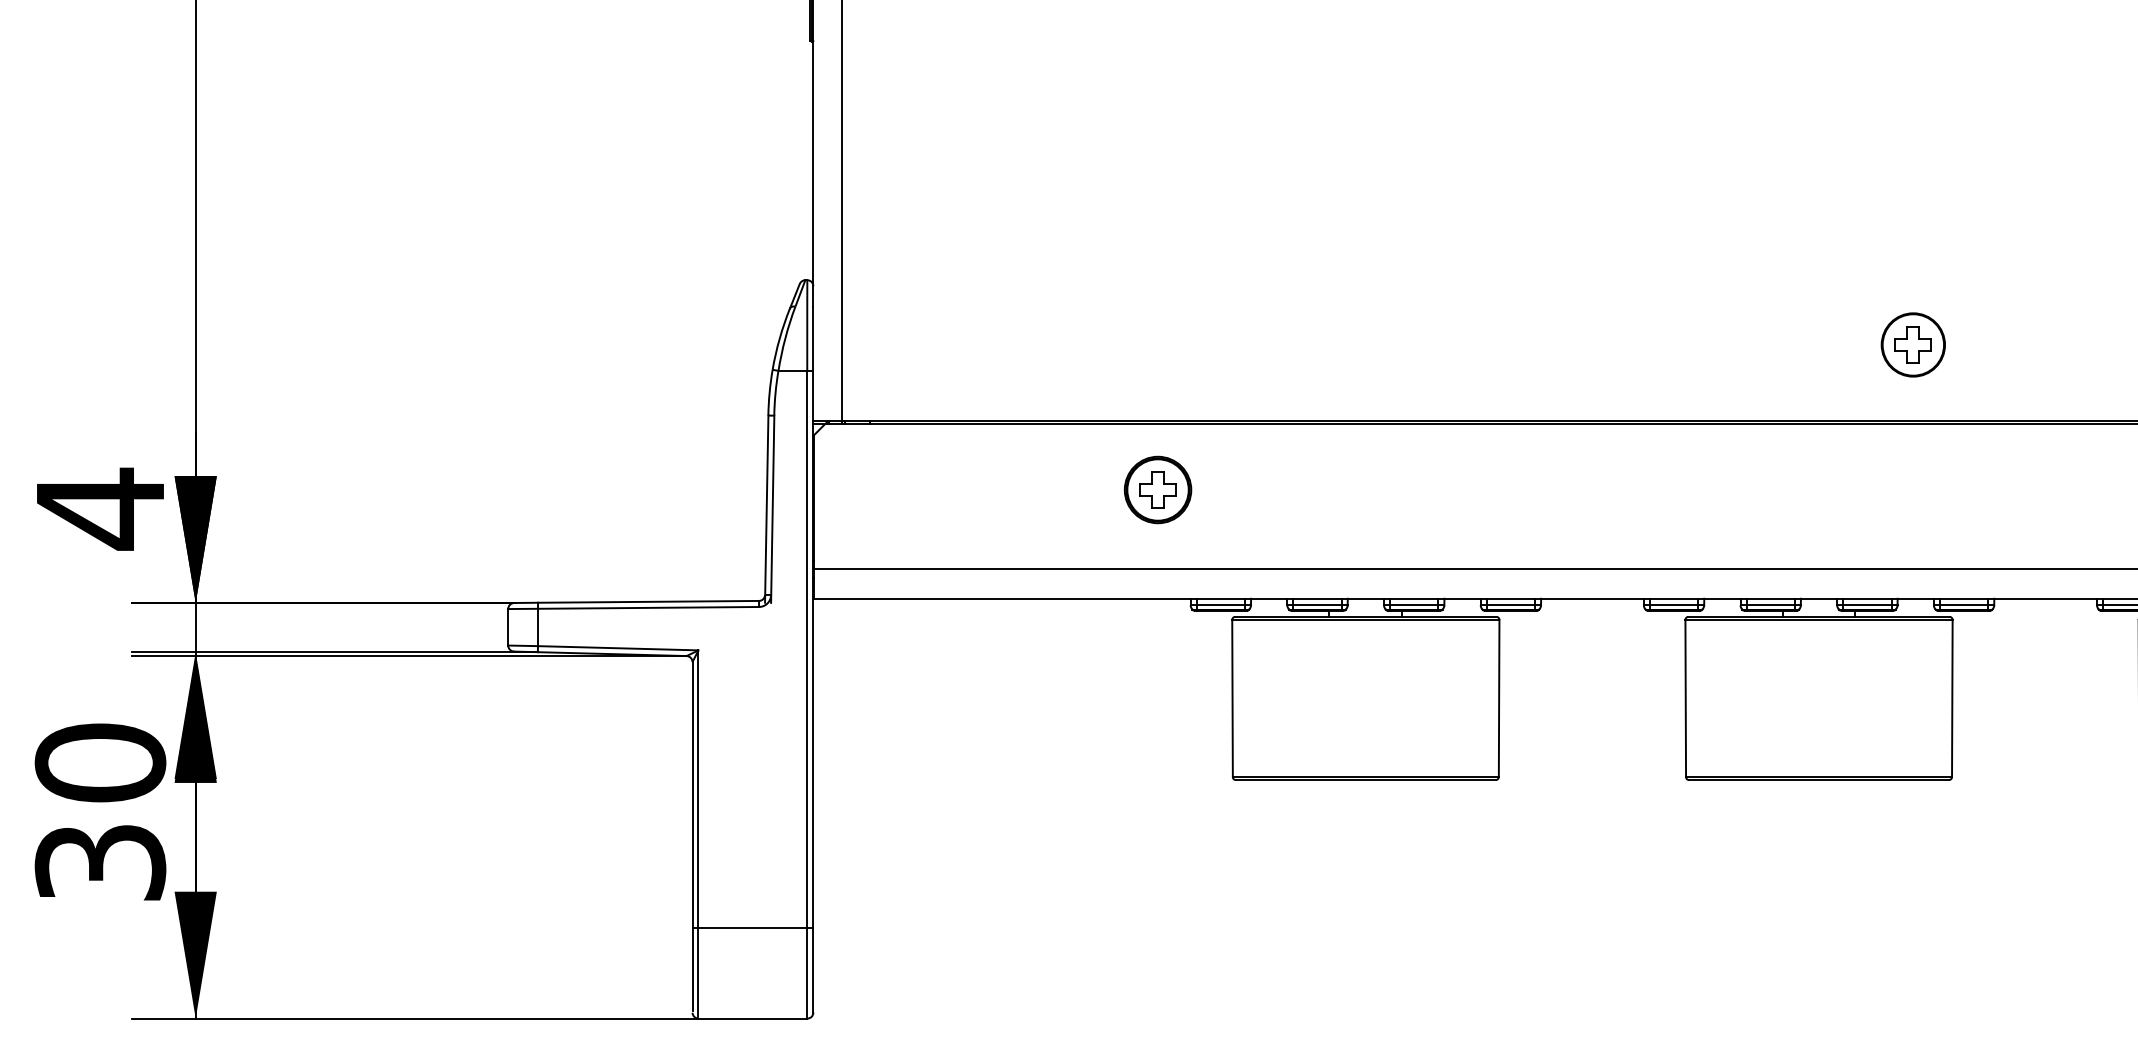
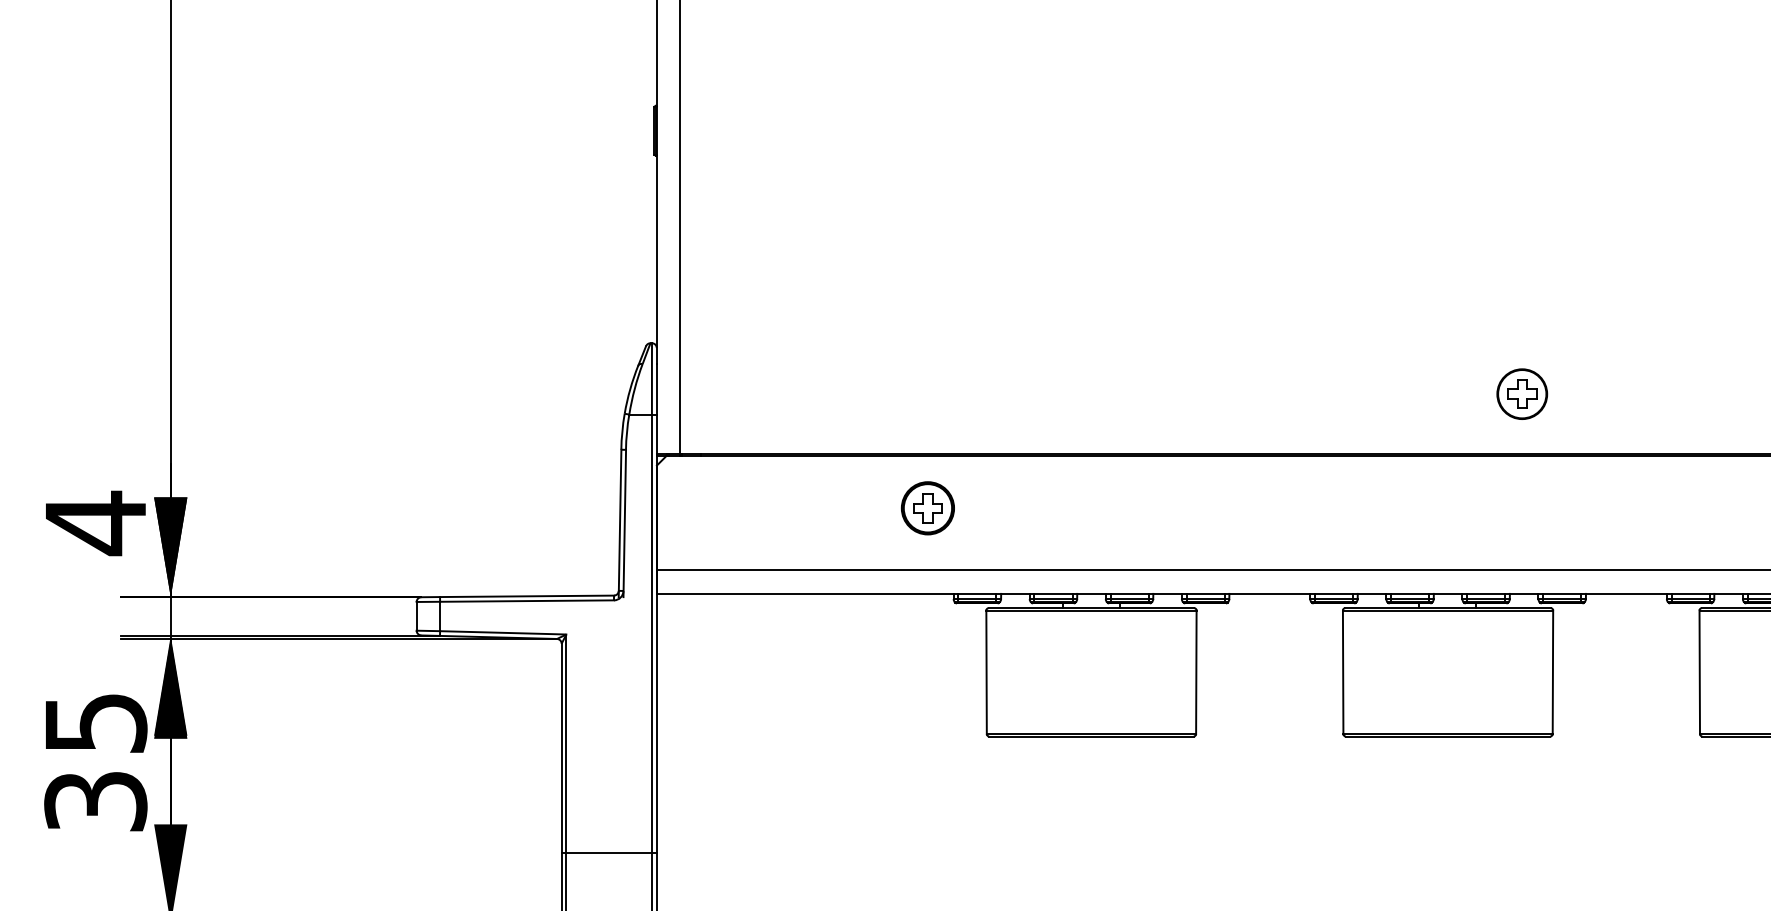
text: (100, 763) -> (95, 723), 30 -> 35

